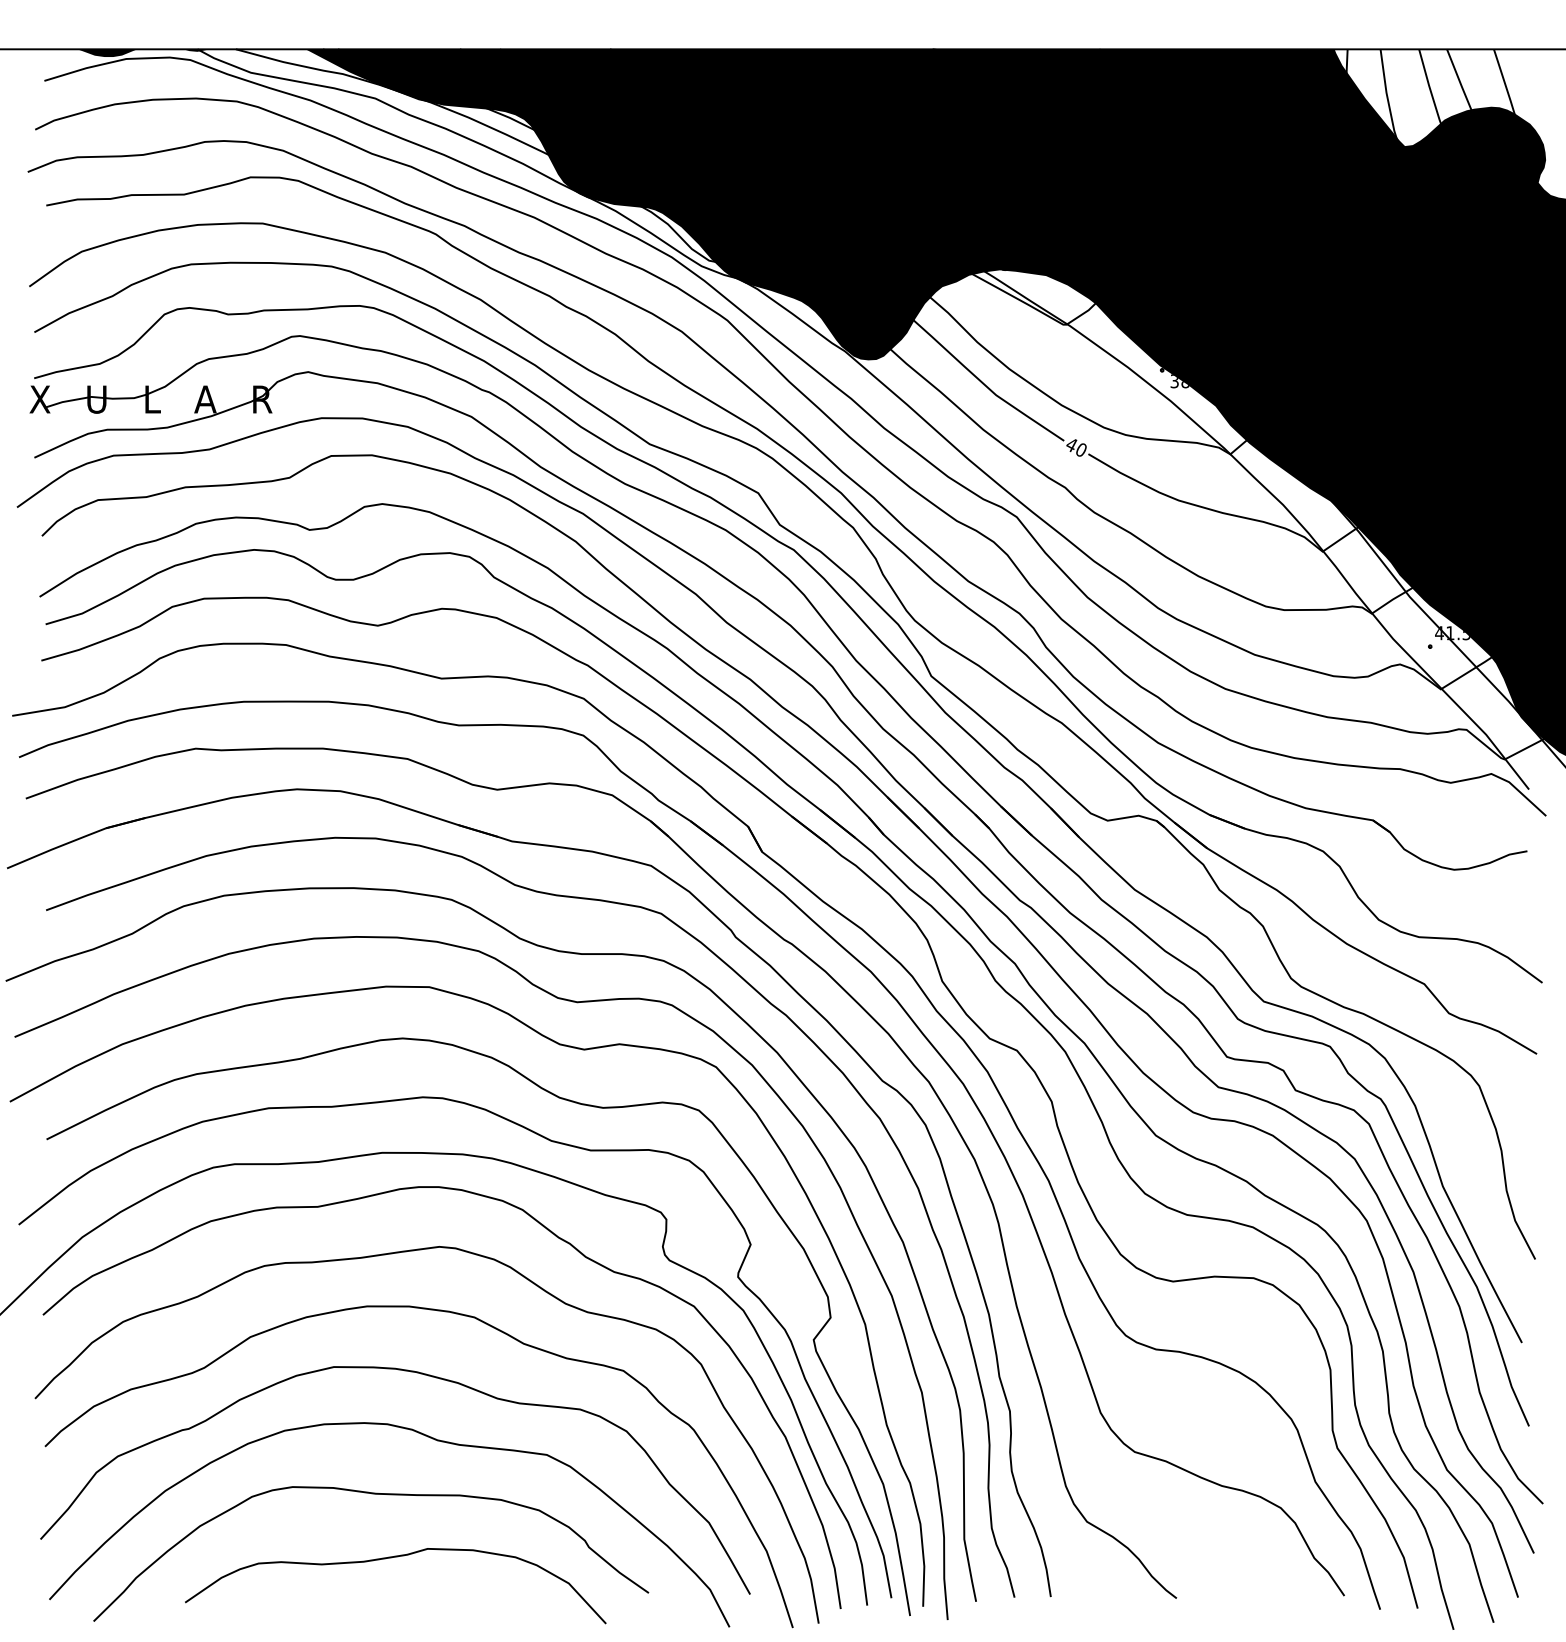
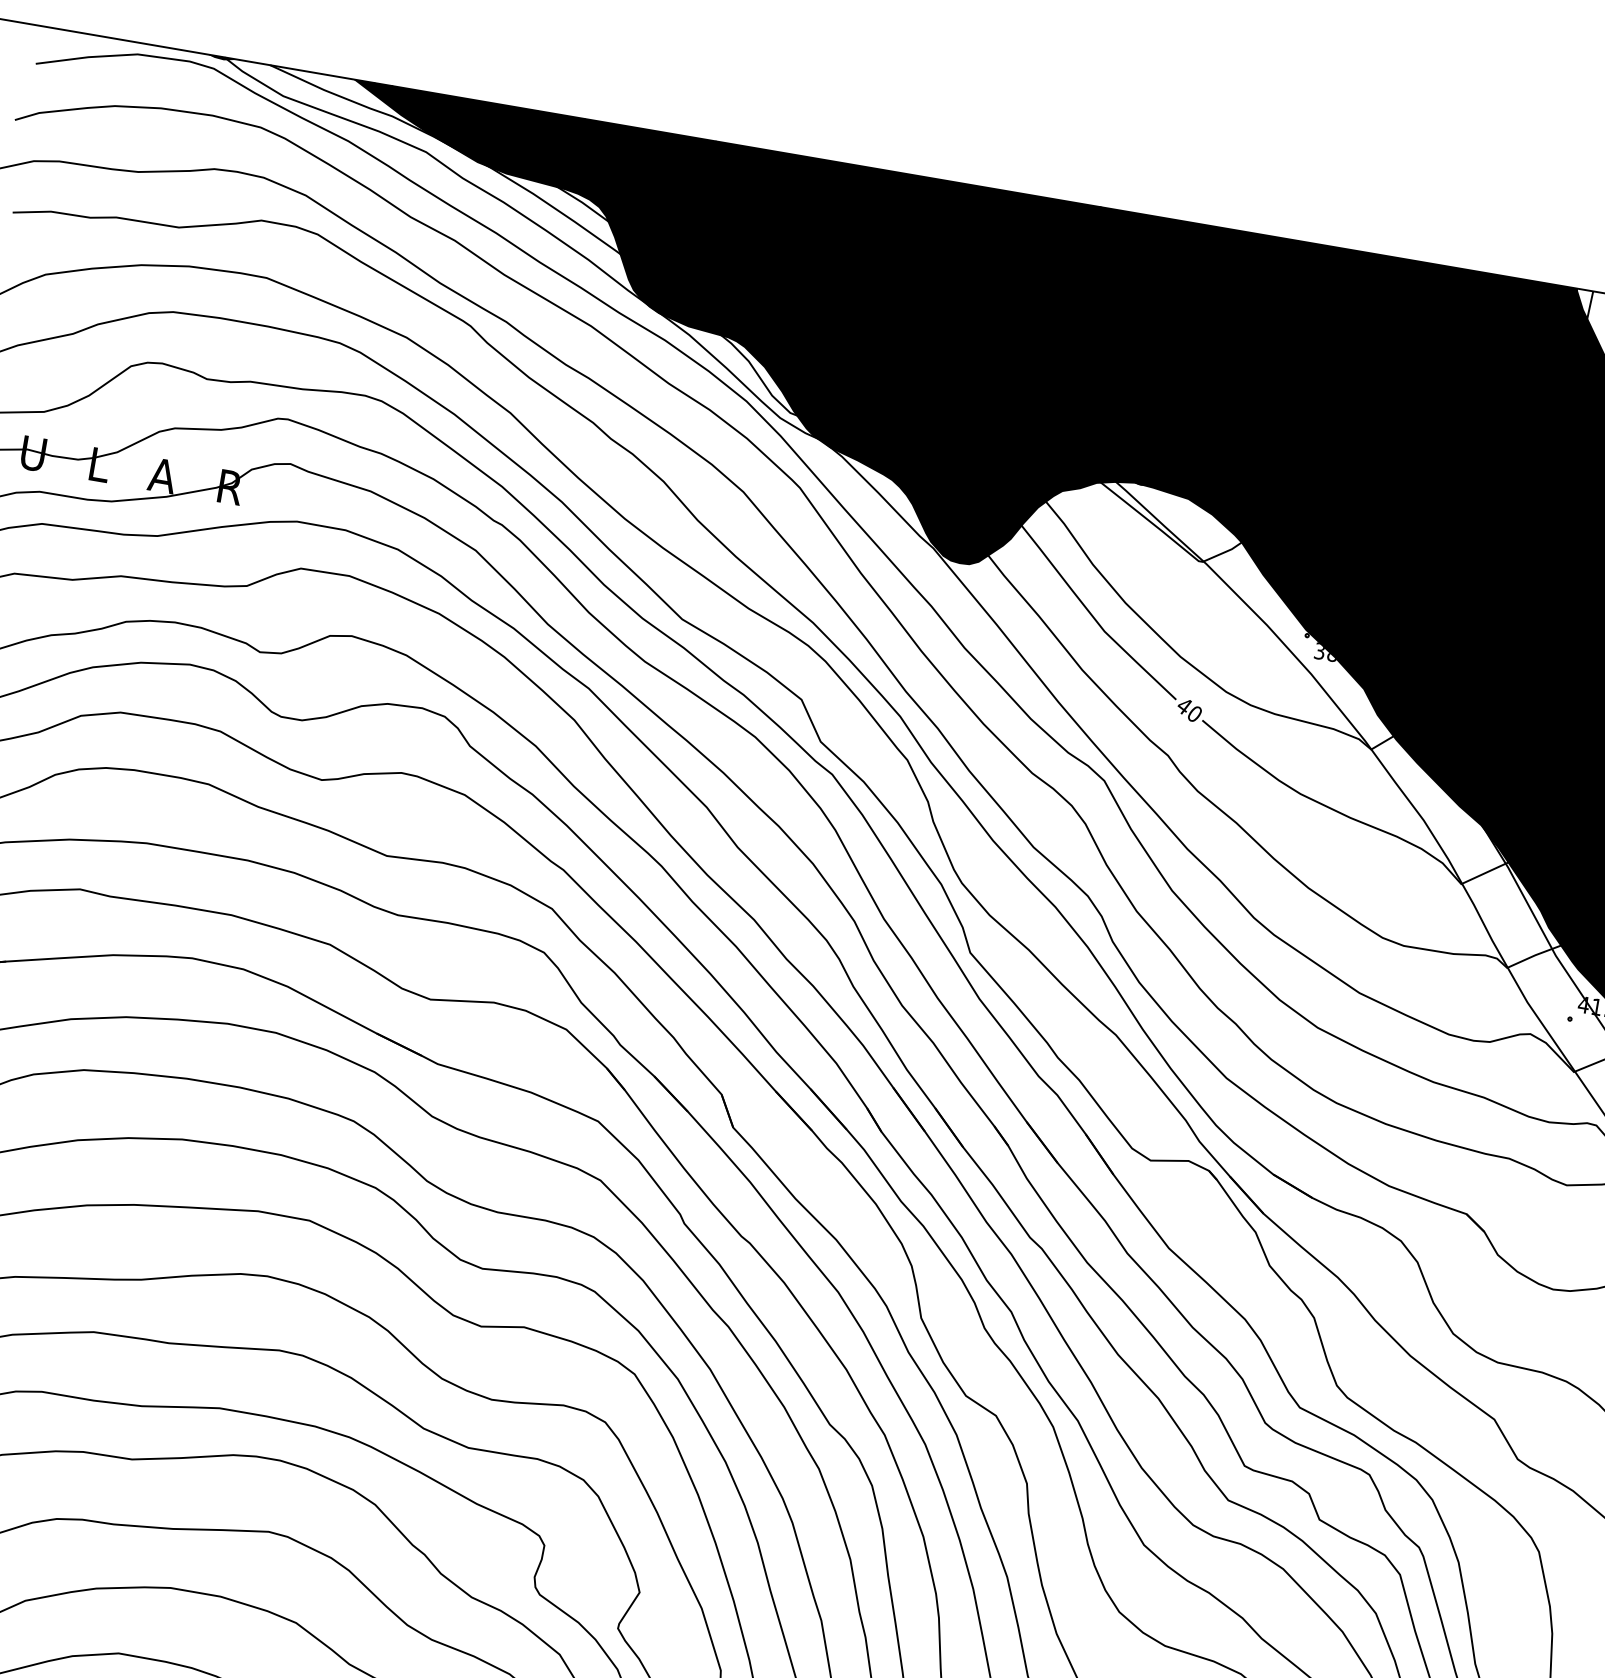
fill: (107, 53) -> (116, 44), removed

